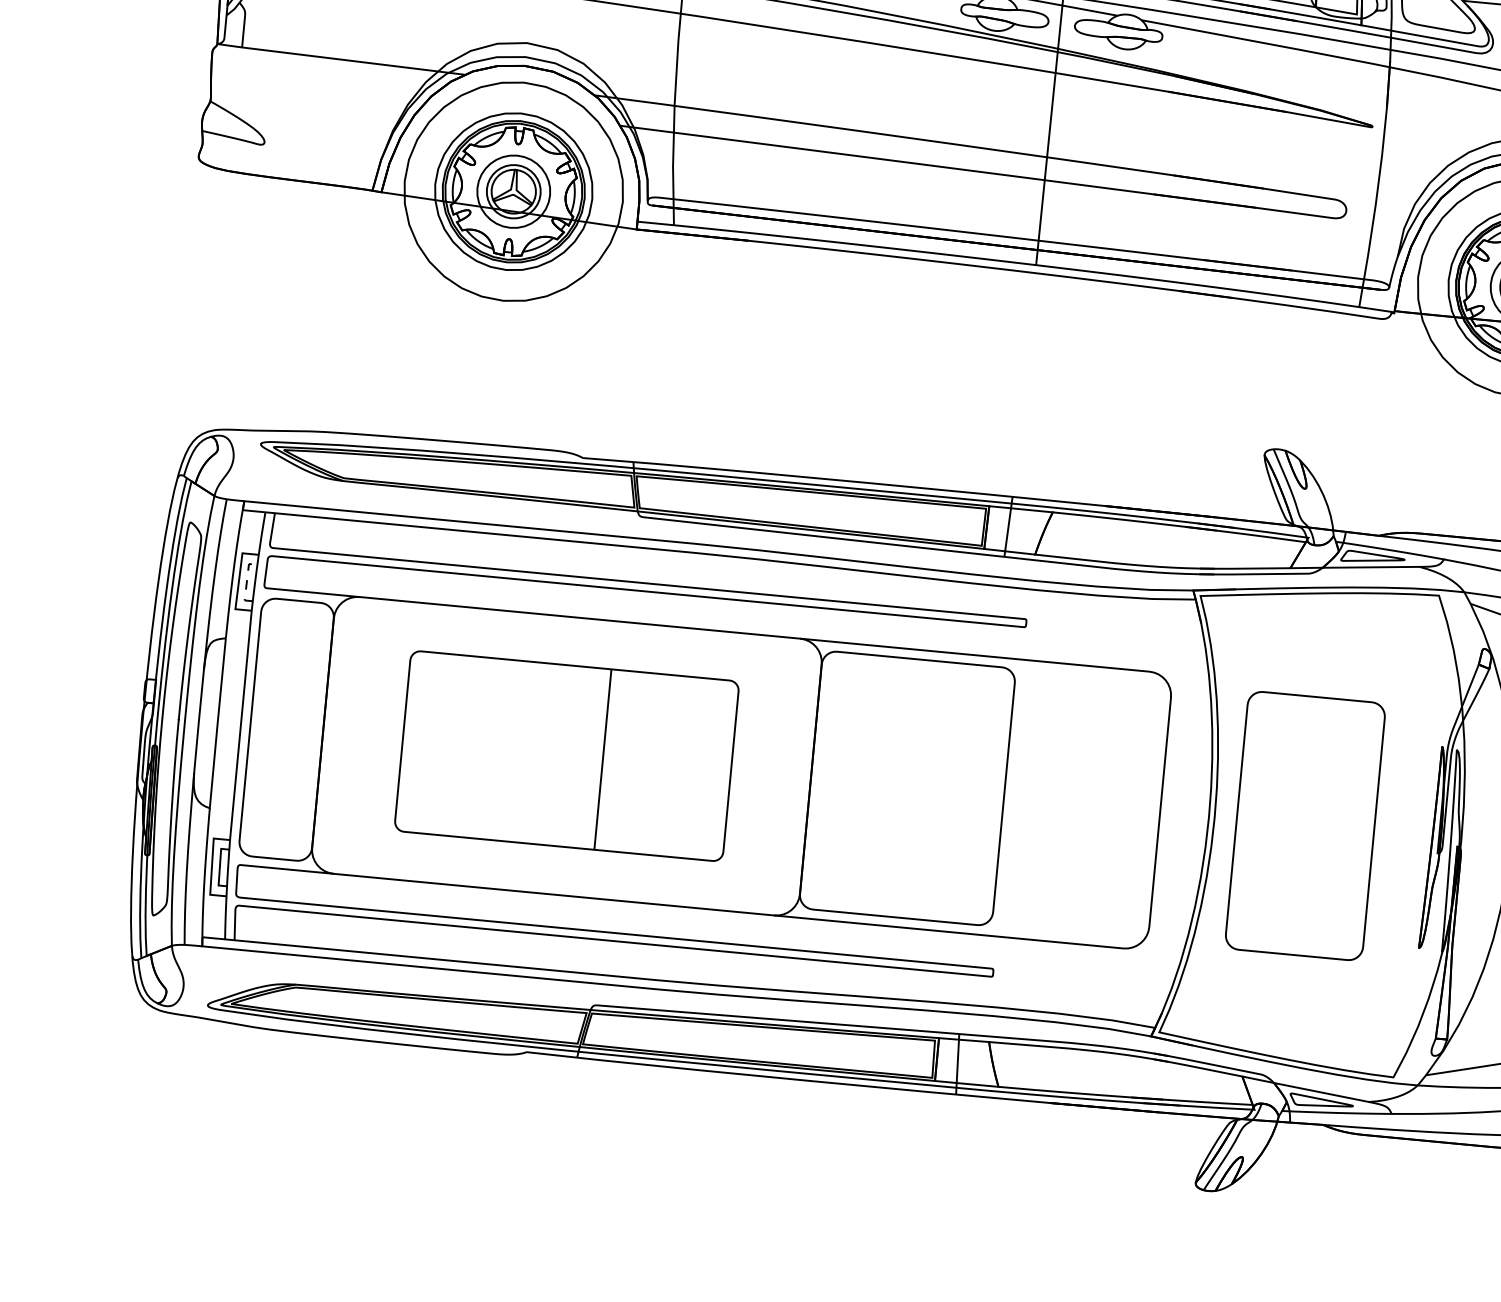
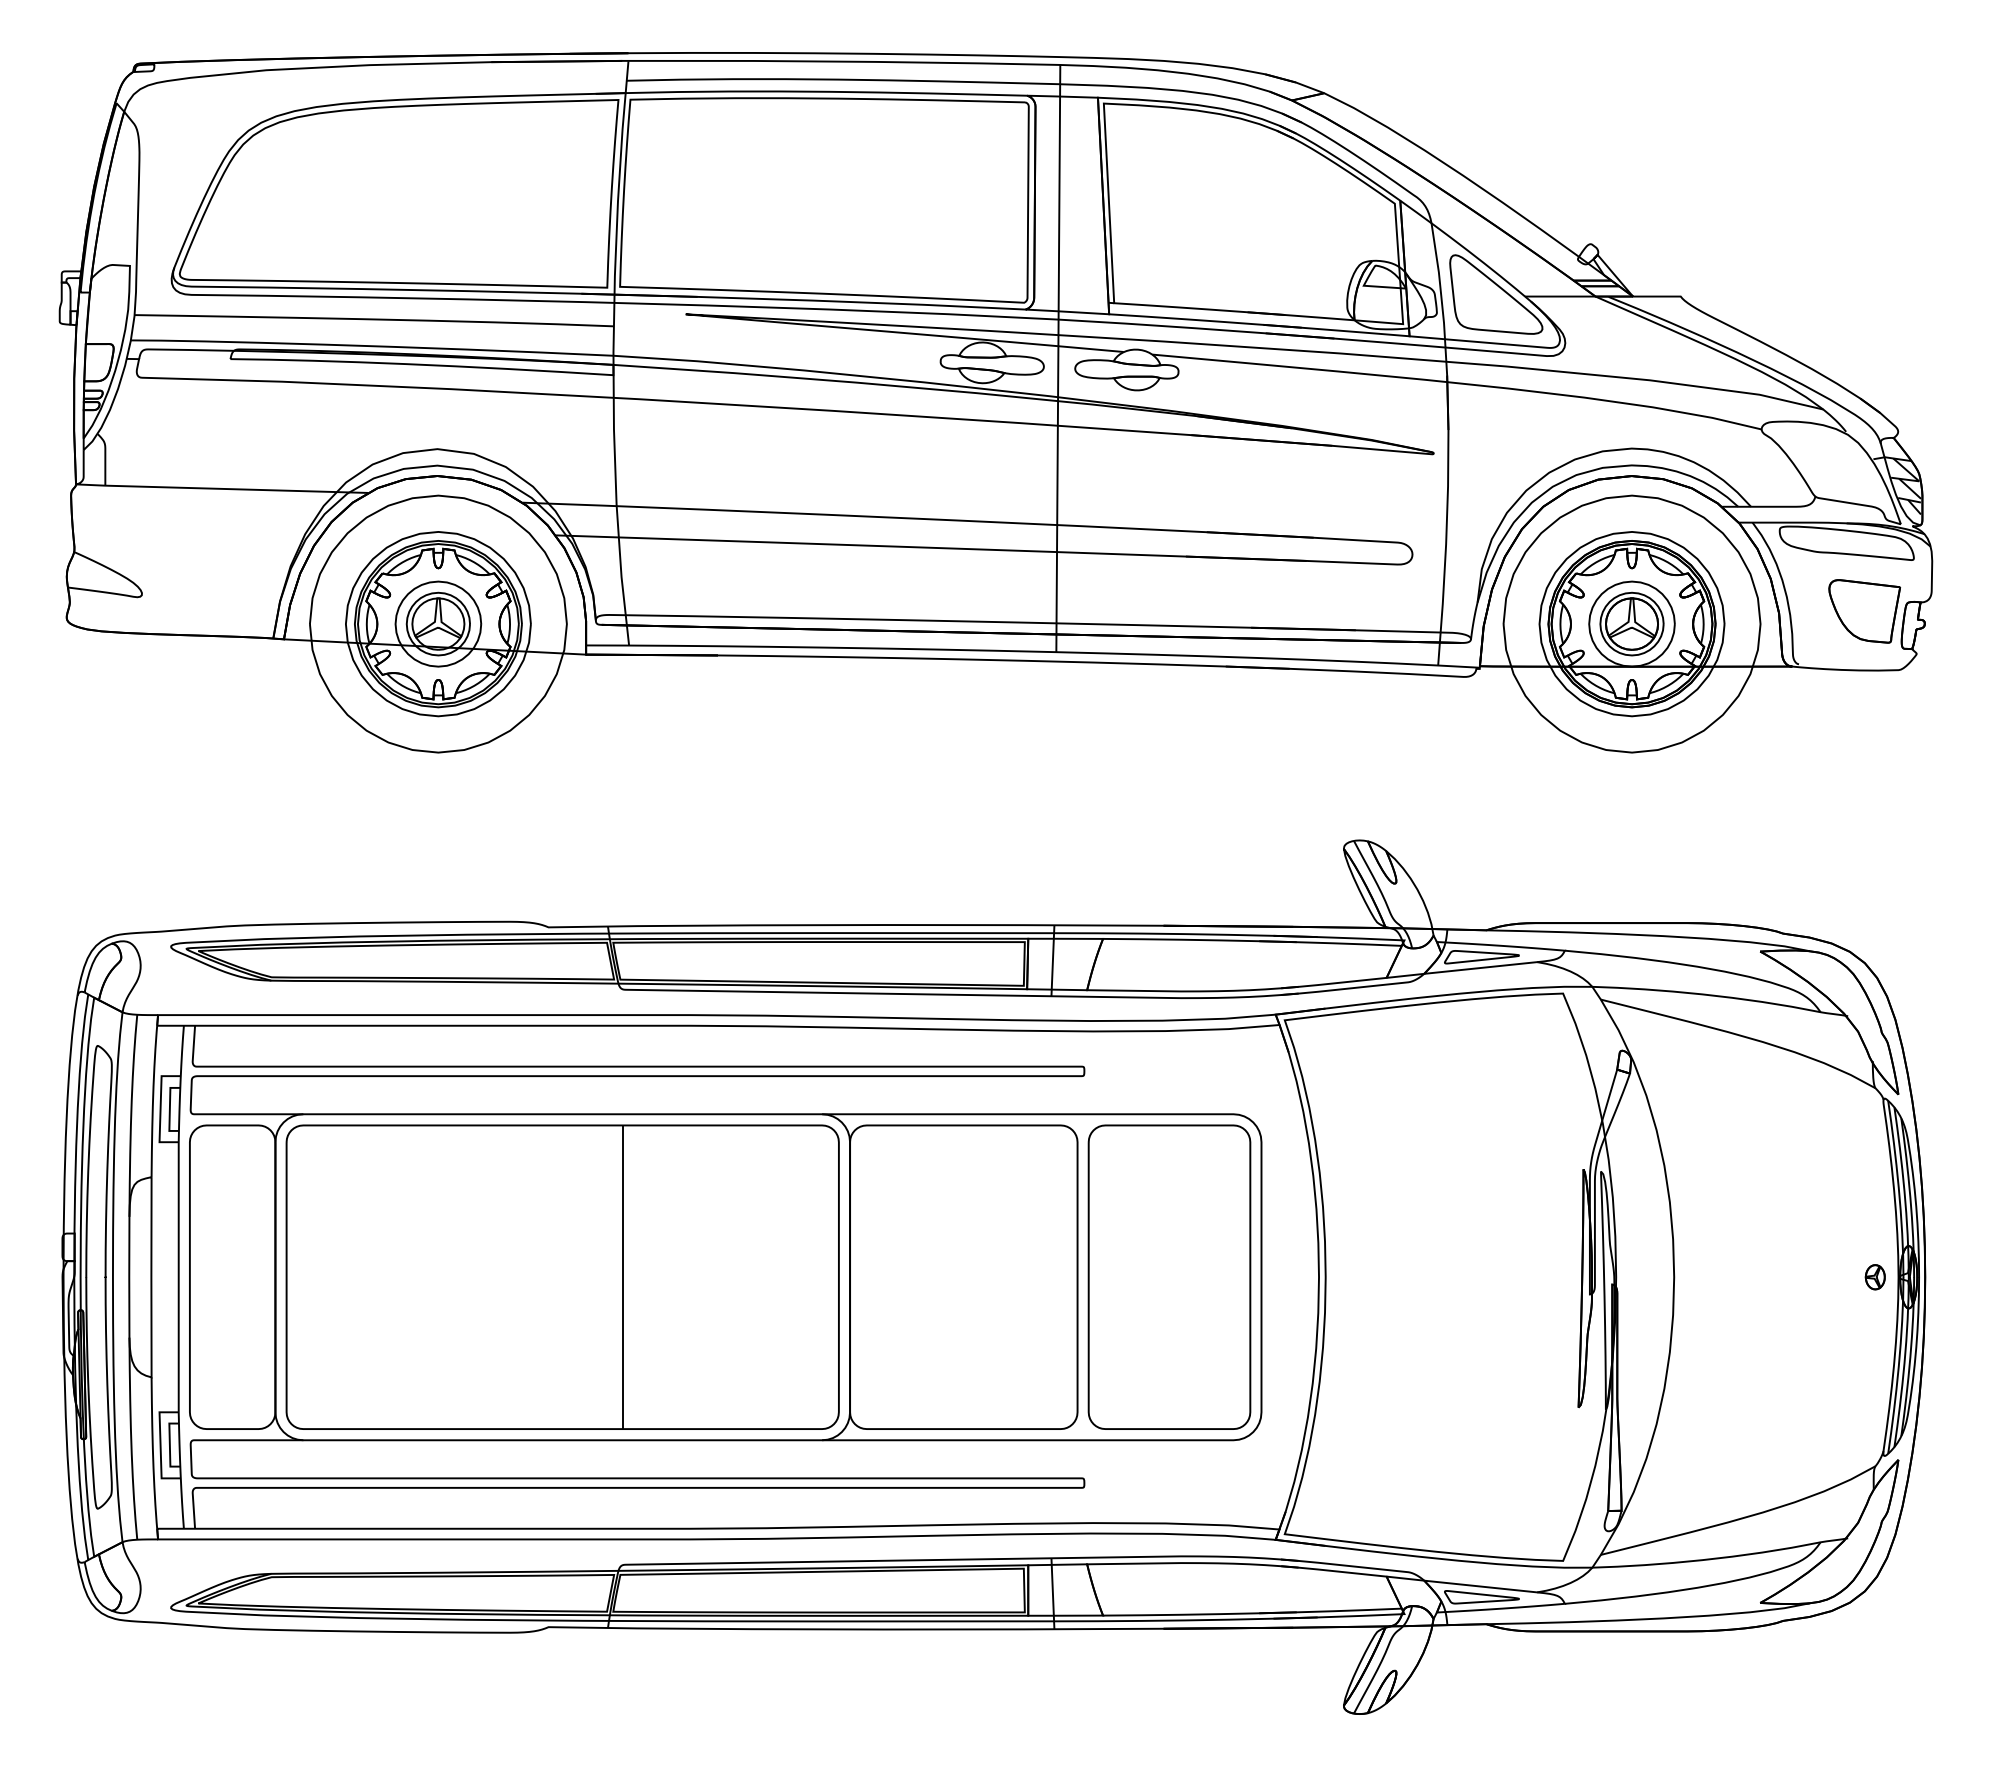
line: (246, 582) -> (169, 1109), dashed -> solid
part: (566, 755) -> (562, 1276), size x1.43
part: (1305, 825) -> (1169, 1276), moved

